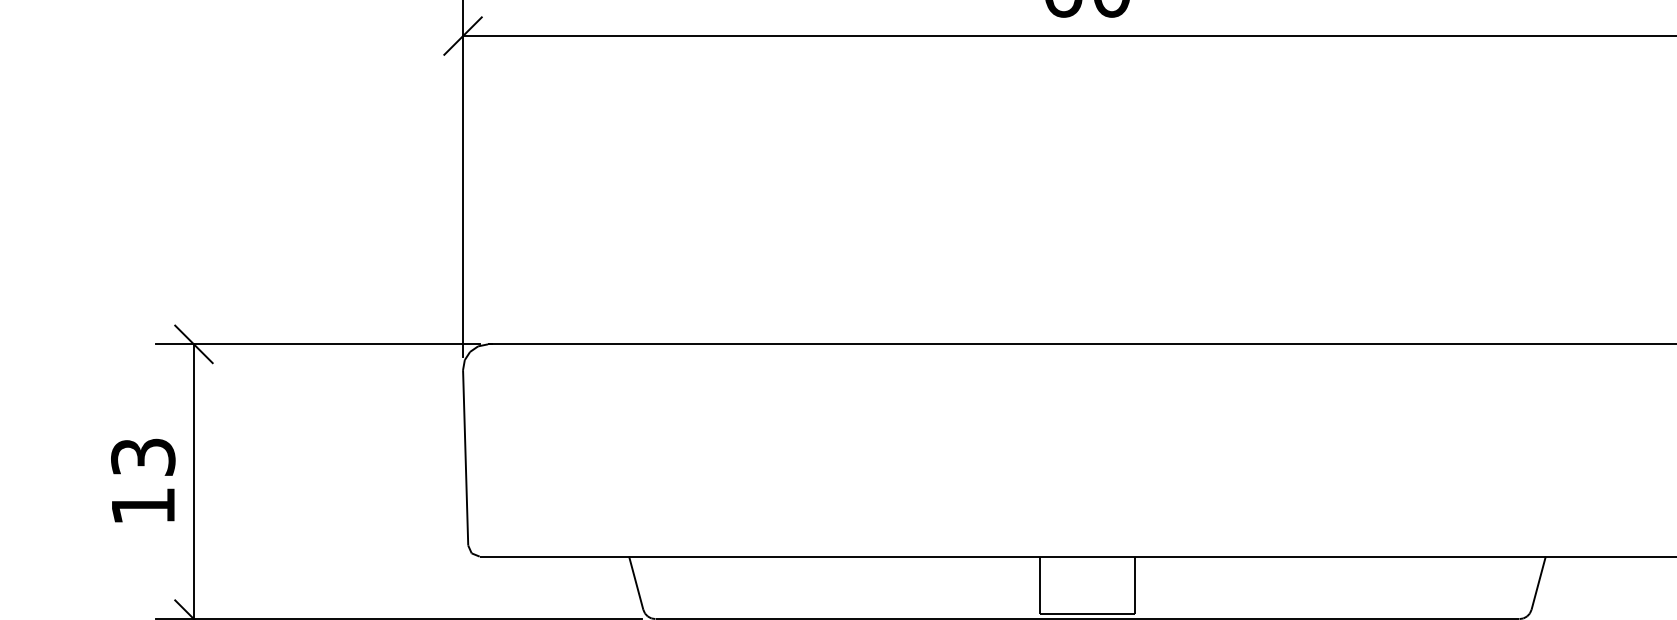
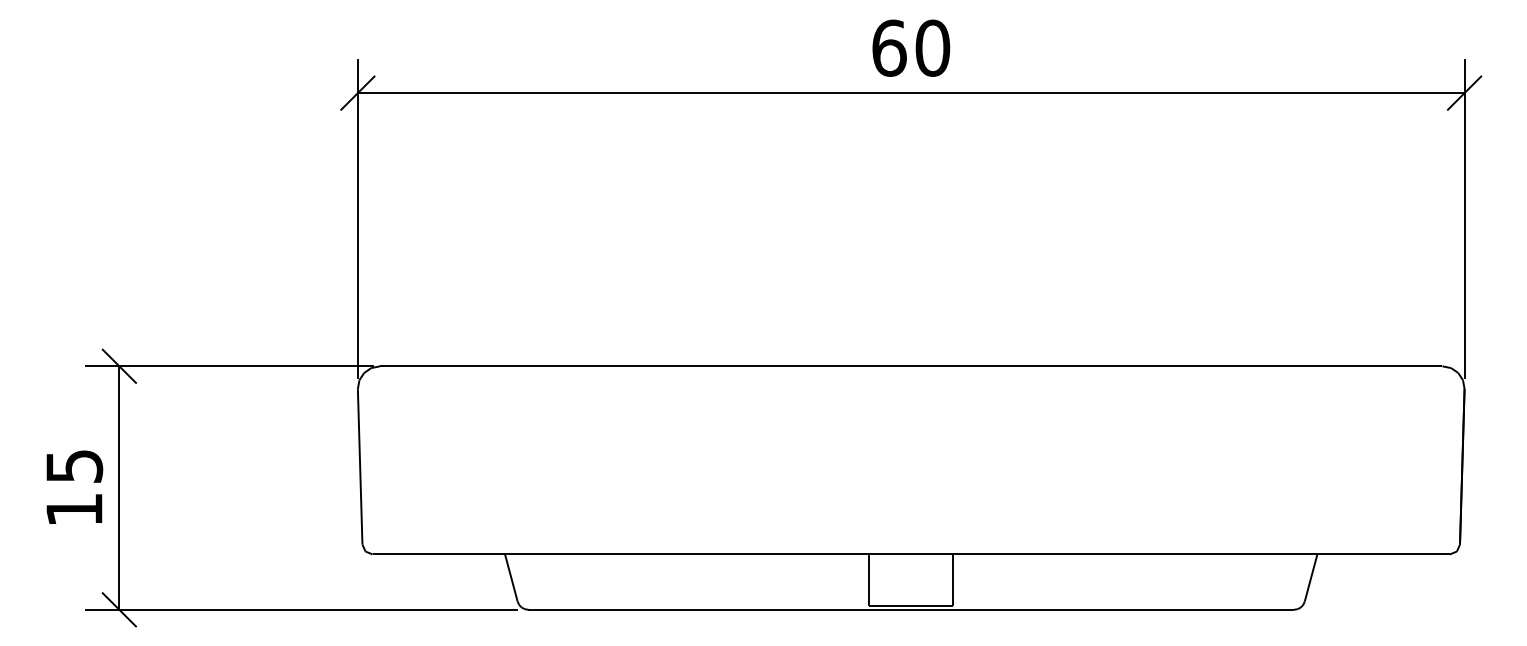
text: (142, 457) -> (73, 466), 13 -> 15

